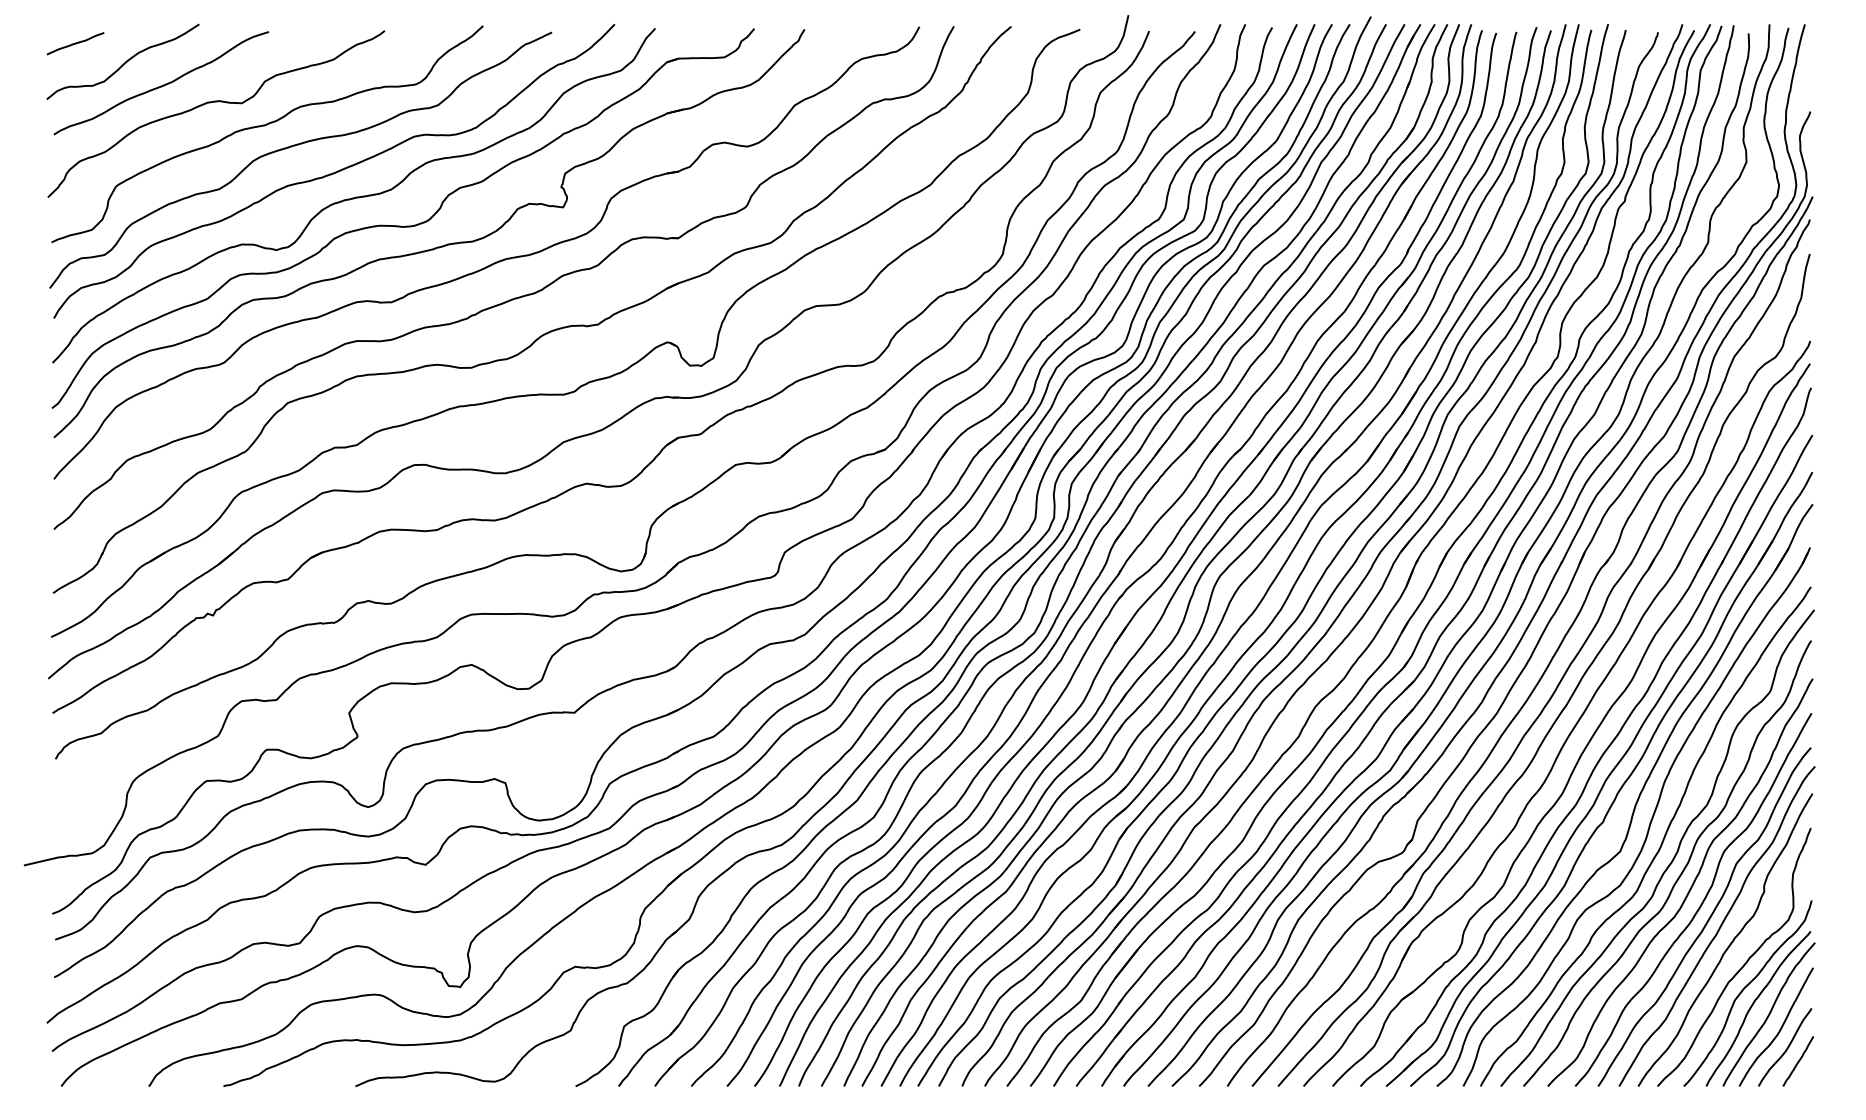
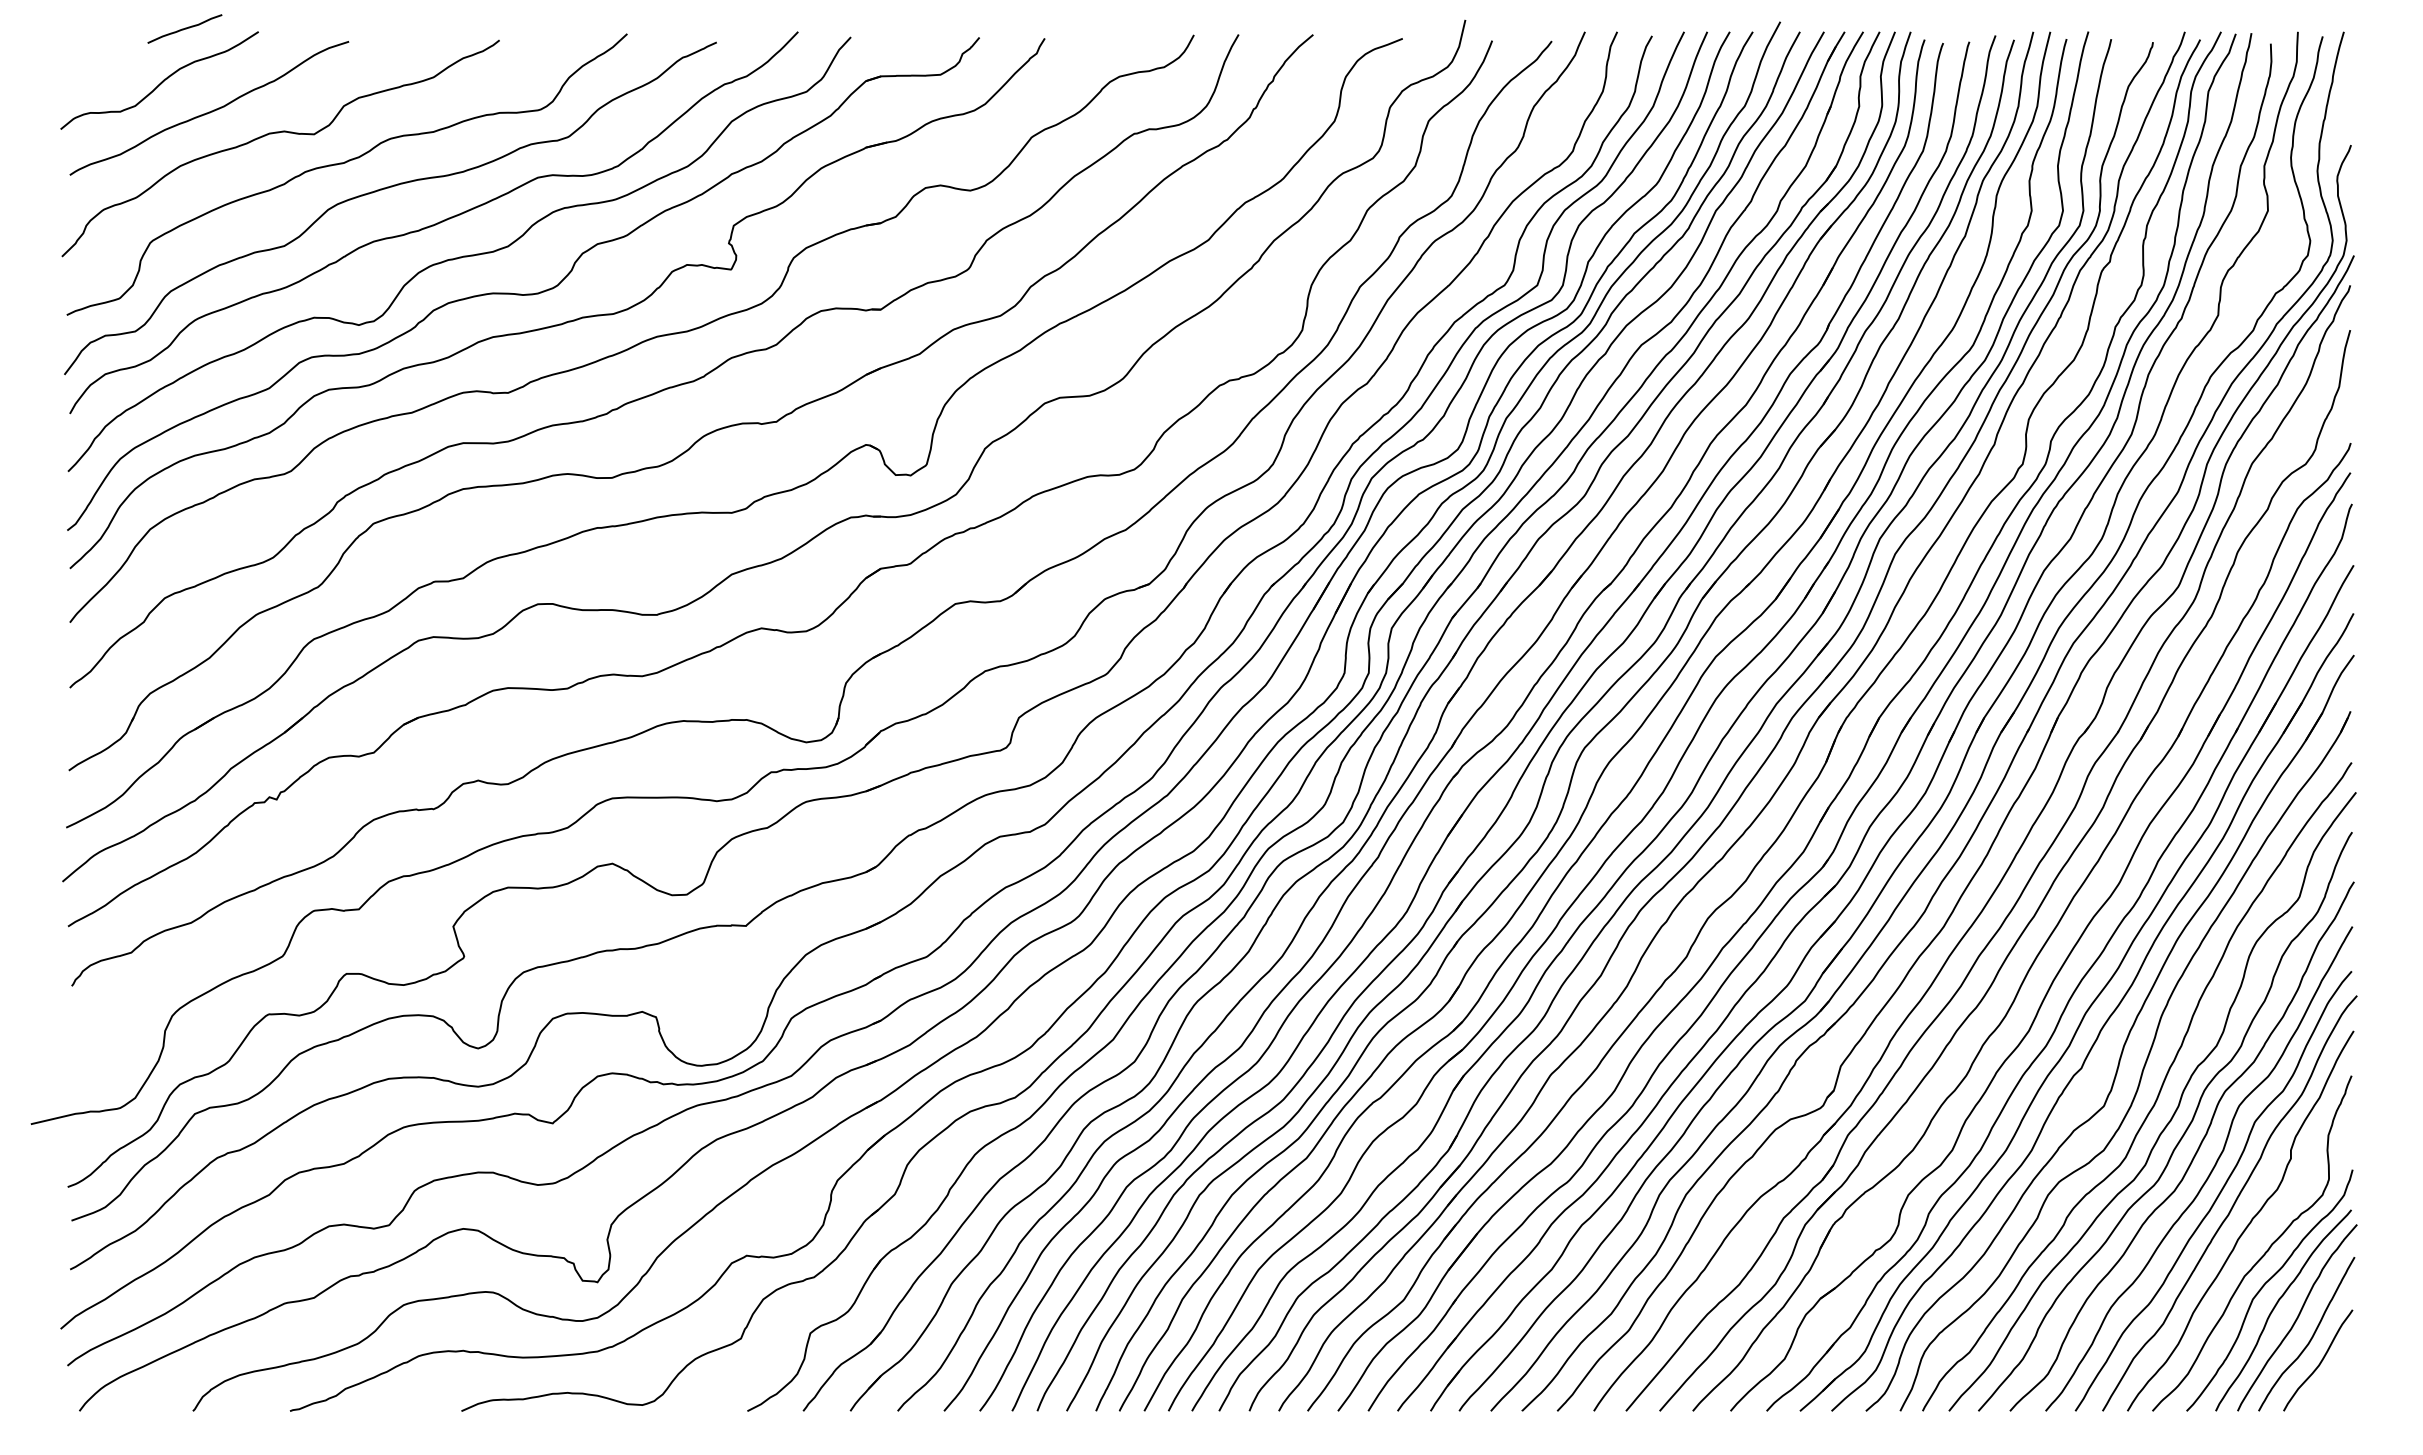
curve: (75, 43) -> (184, 28), moved
curve: (1798, 1061) -> (2335, 1378), removed

